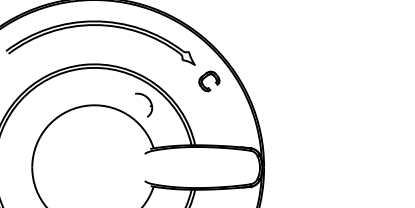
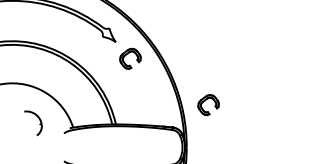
part: (144, 104) -> (33, 122), moved
part: (285, 126) -> (208, 105), added

